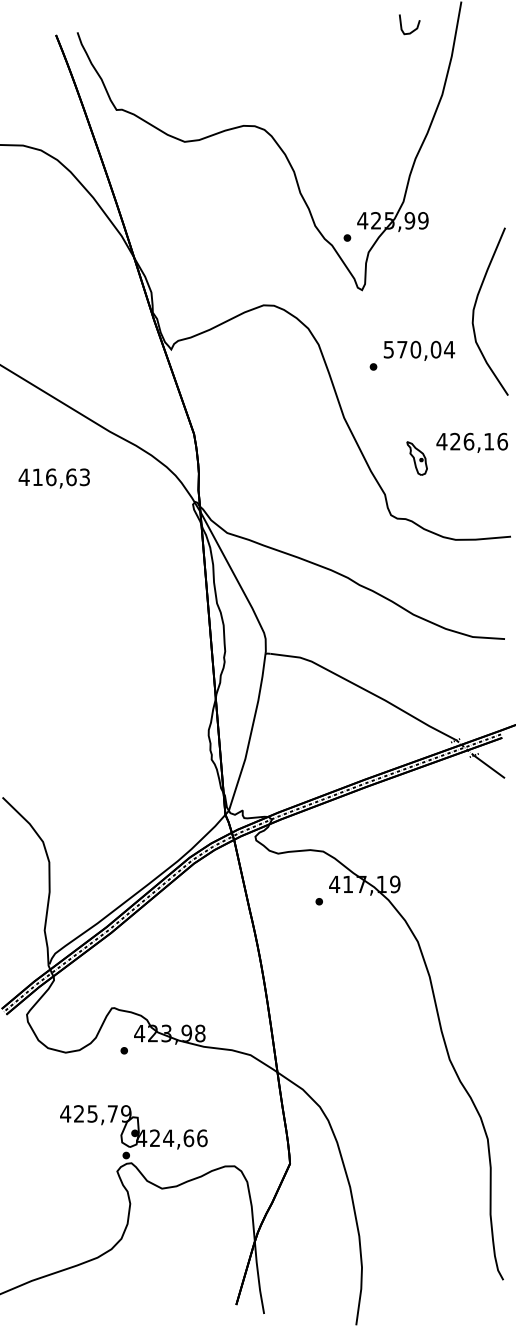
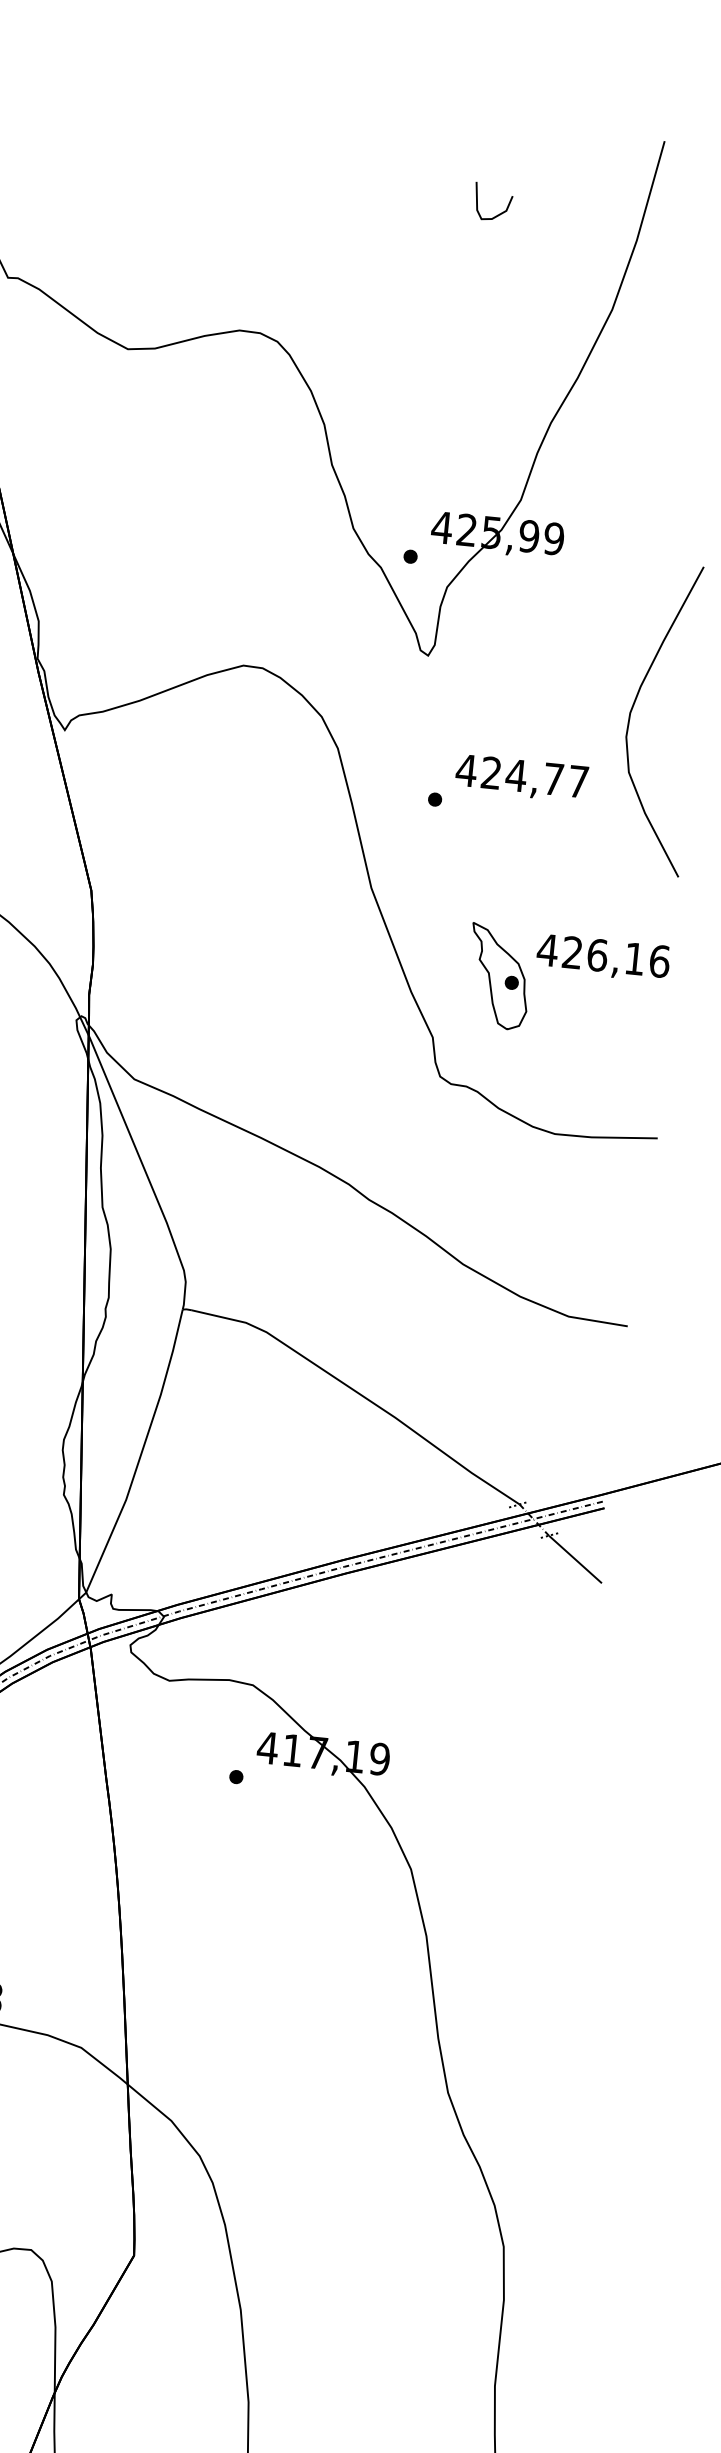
curve: (413, 29) -> (499, 212), moved
text: (419, 349) -> (523, 775), 570,04 -> 424,77
part: (416, 458) -> (497, 976), size x1.67

